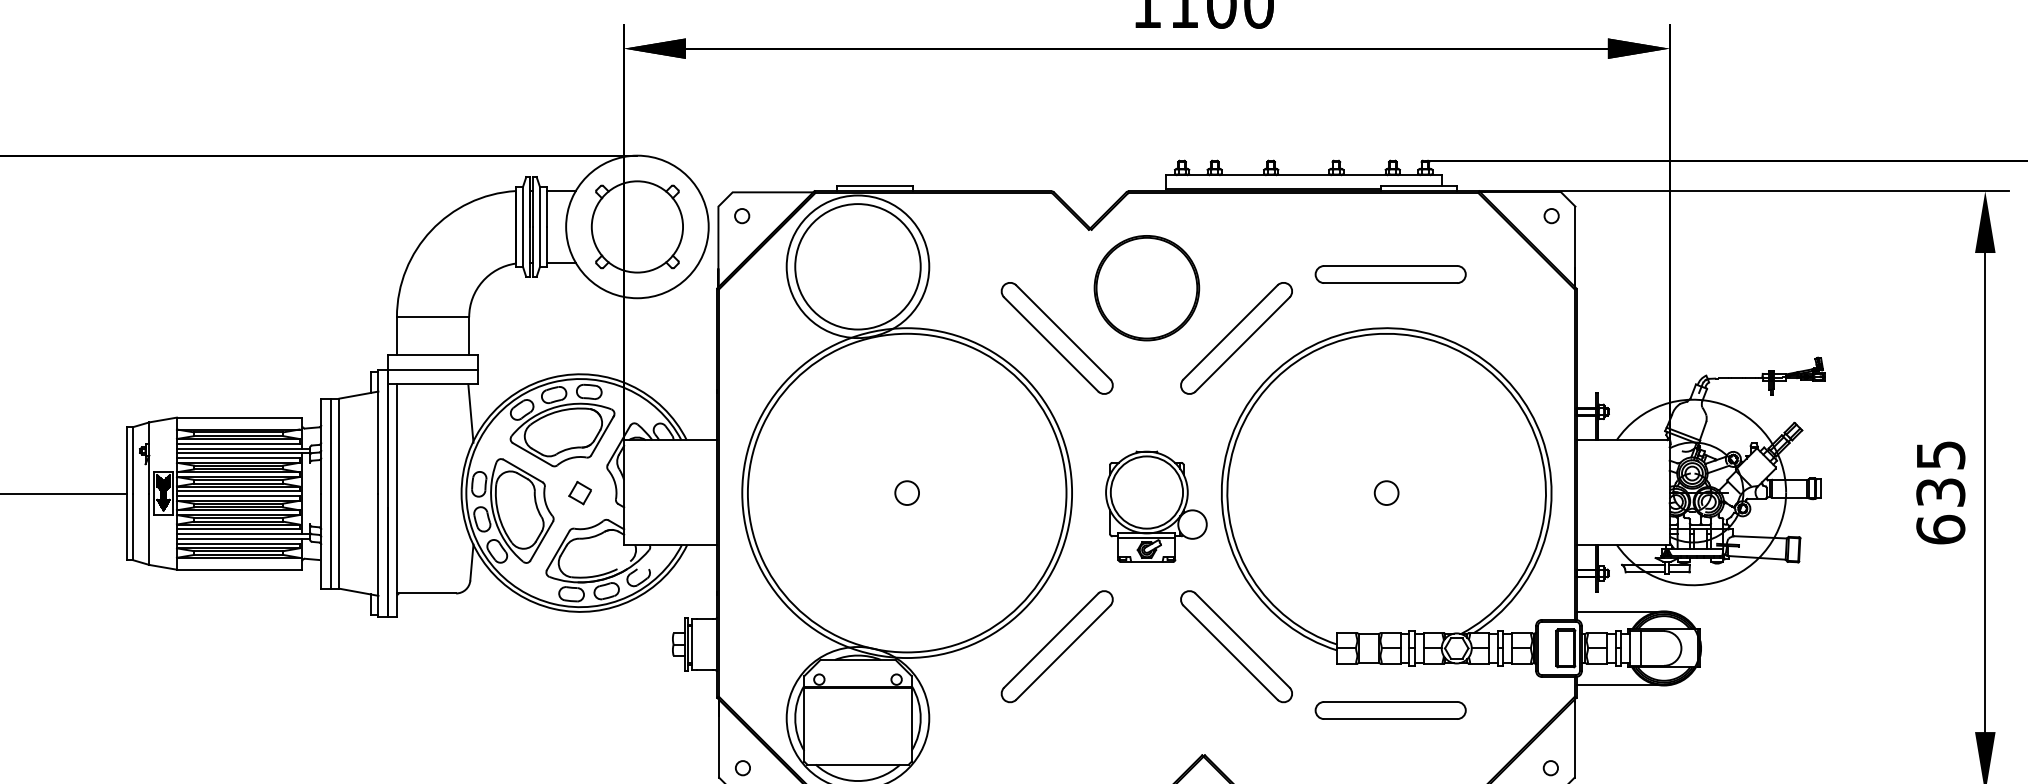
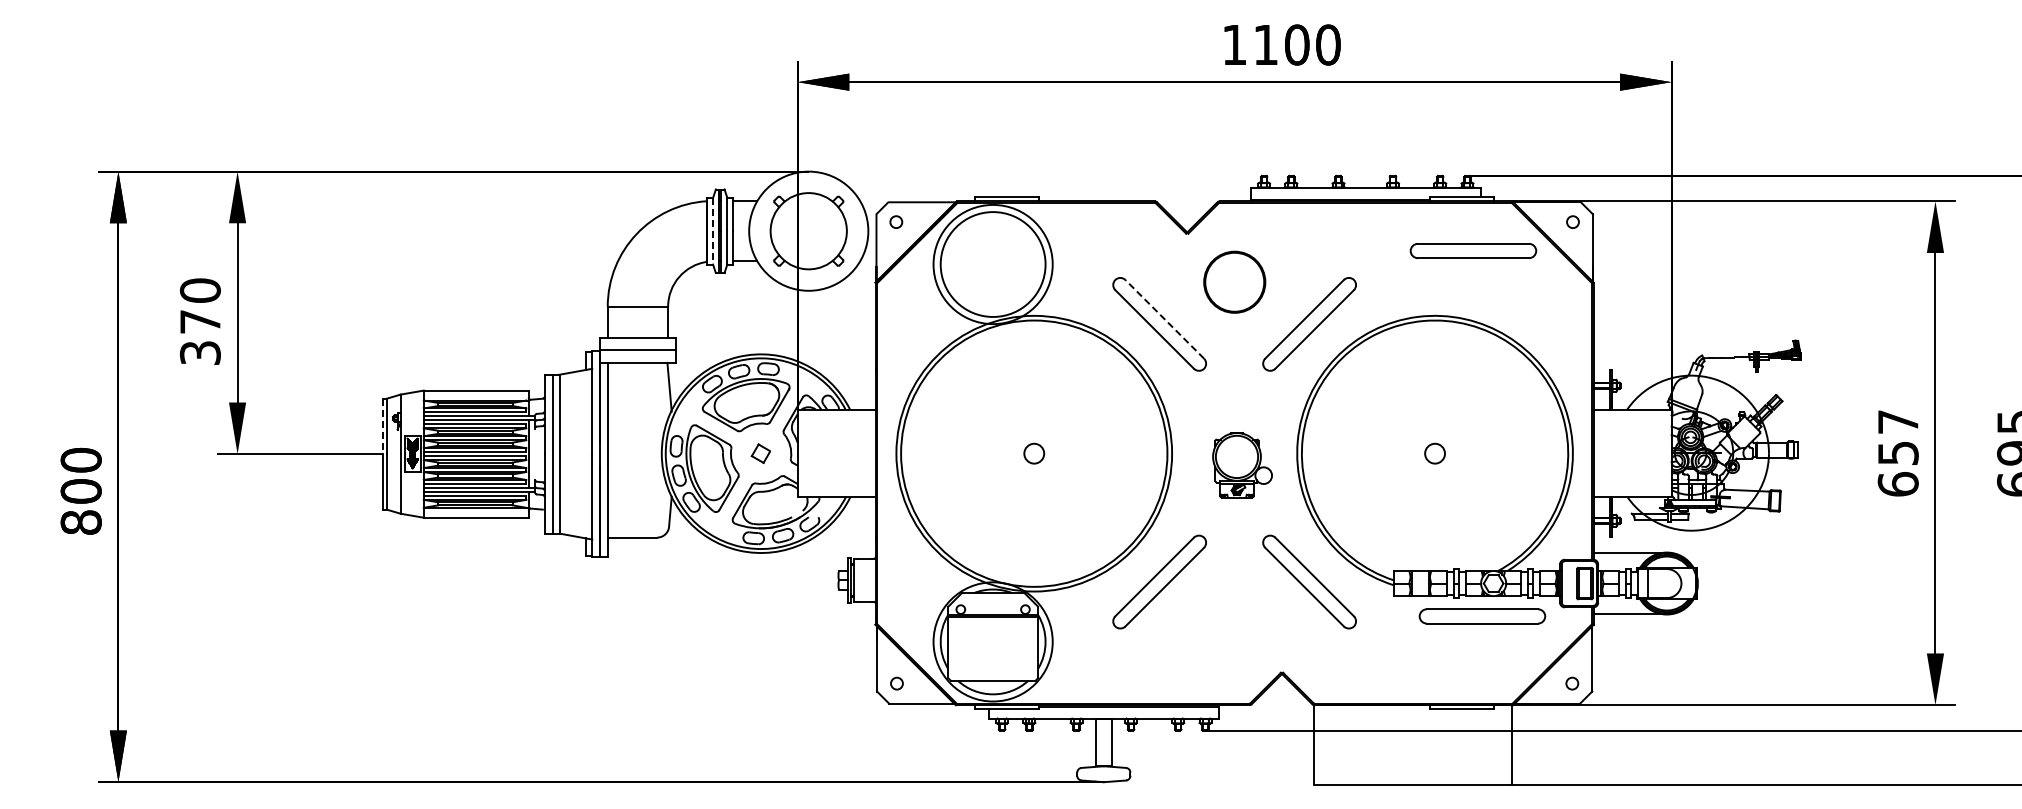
line: (523, 227) -> (713, 231), solid -> dashed
part: (1390, 273) -> (1473, 250), moved
part: (1146, 287) -> (1234, 281), size x0.7
line: (1062, 332) -> (1164, 319), solid -> dashed
line: (127, 460) -> (382, 426), solid -> dashed
text: (1939, 473) -> (1897, 437), 635 -> 657
part: (1156, 507) -> (1242, 465), size x0.7
part: (1390, 710) -> (1482, 616), moved

